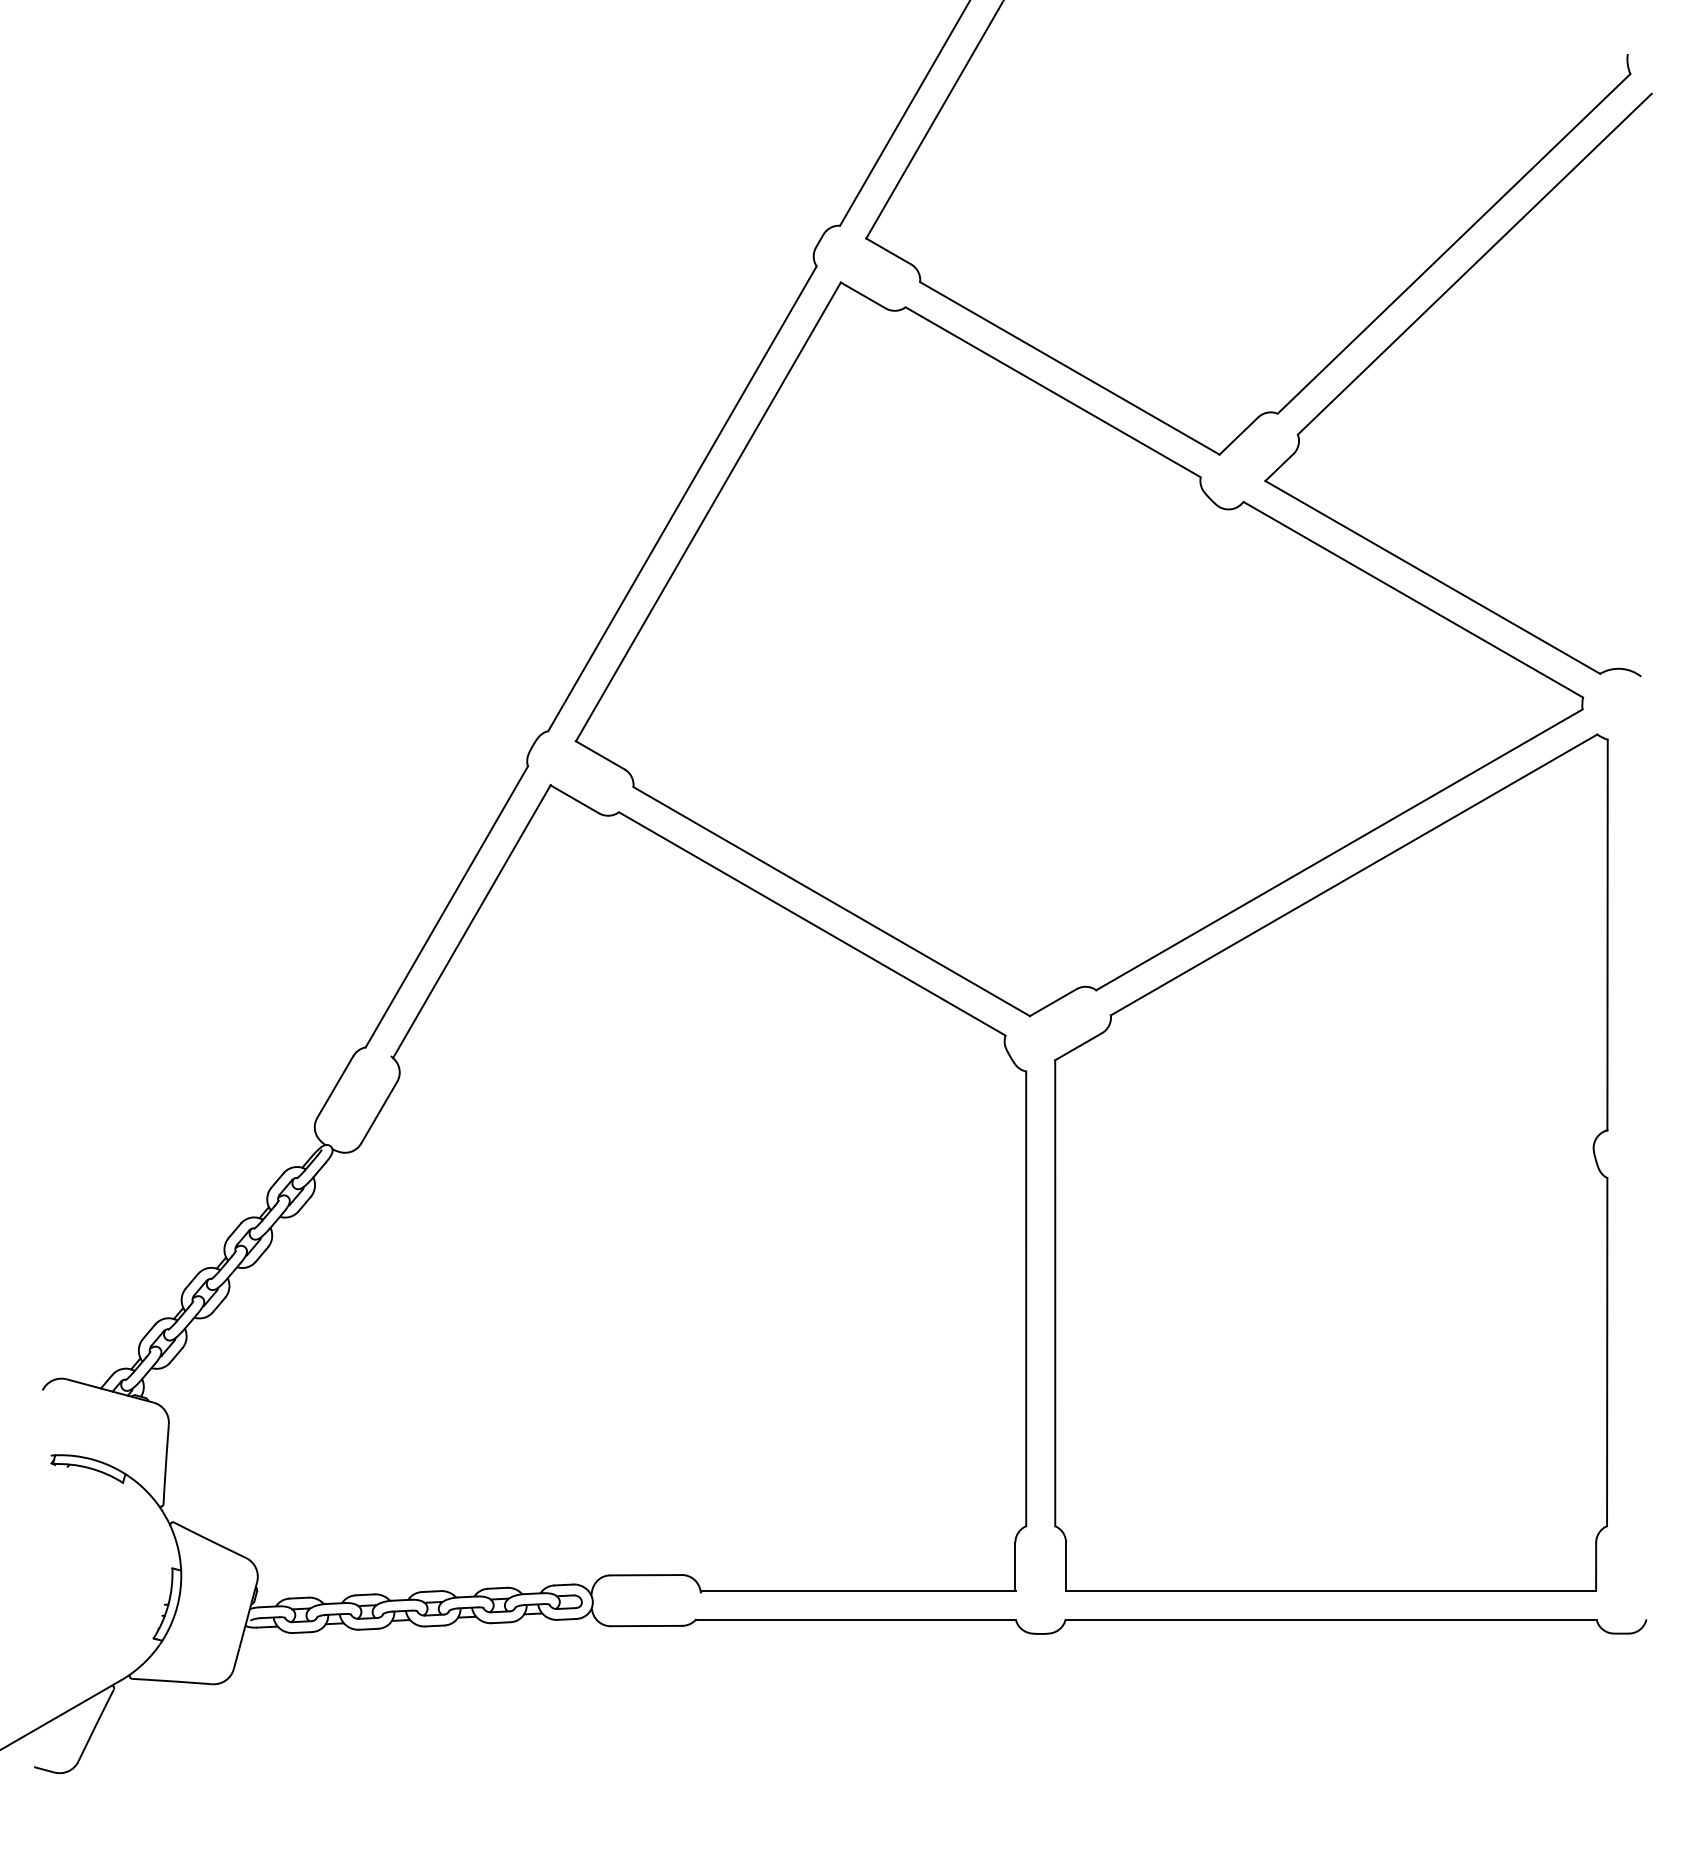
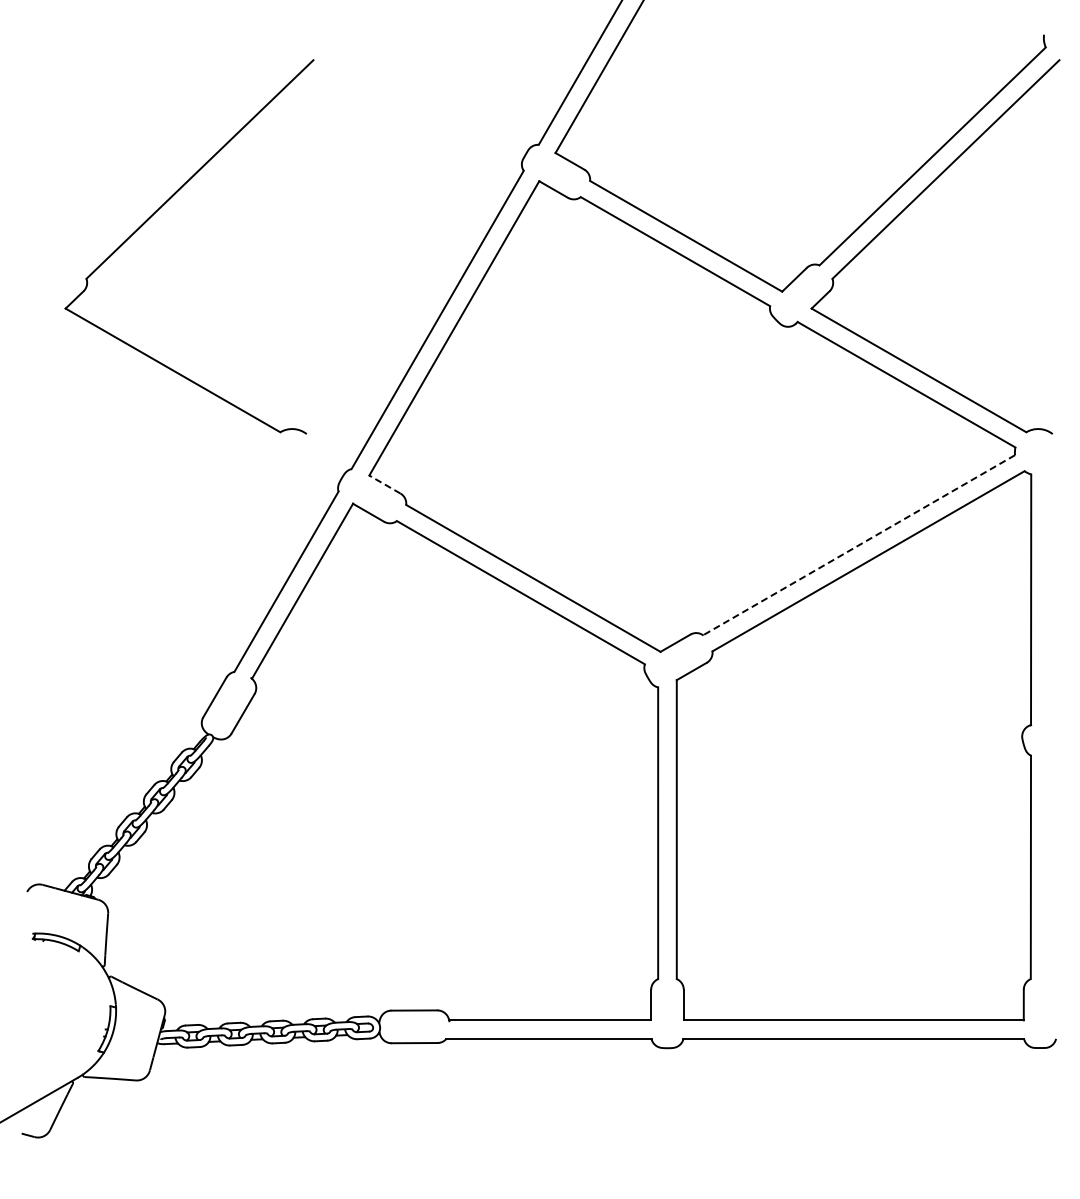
part: (244, 331) -> (156, 212), added
line: (599, 755) -> (384, 484), solid -> dashed
line: (1338, 850) -> (858, 545), solid -> dashed

